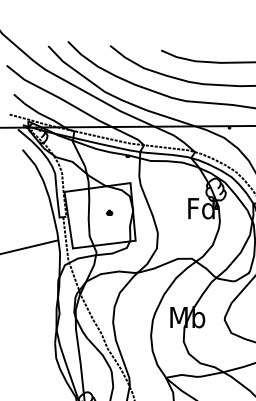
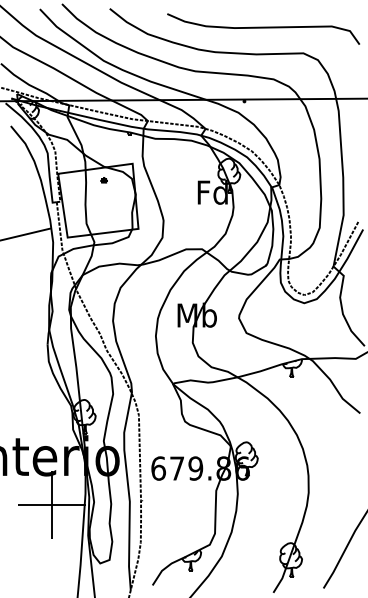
part: (109, 212) -> (103, 180), moved

